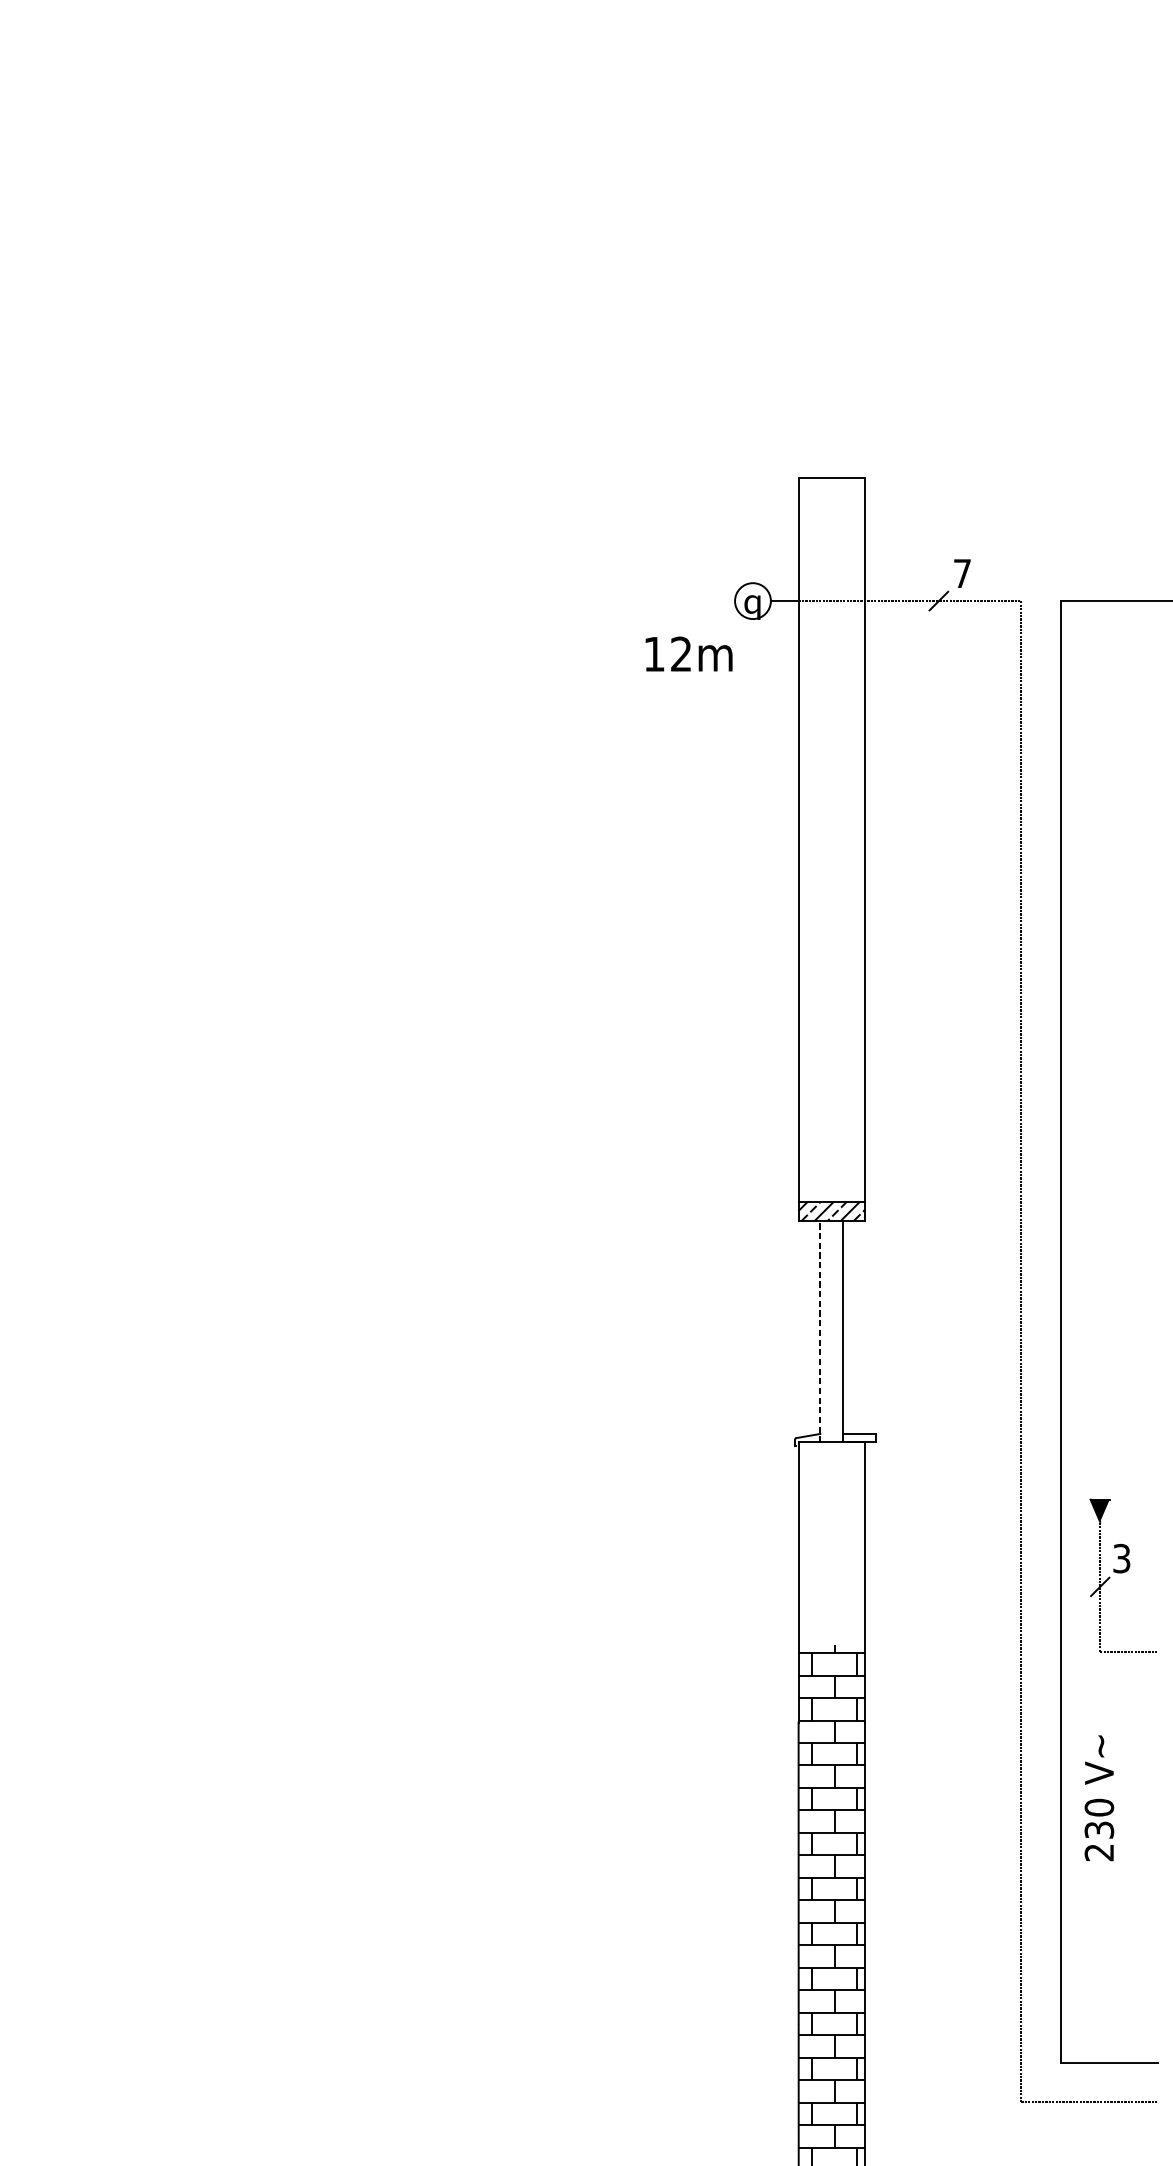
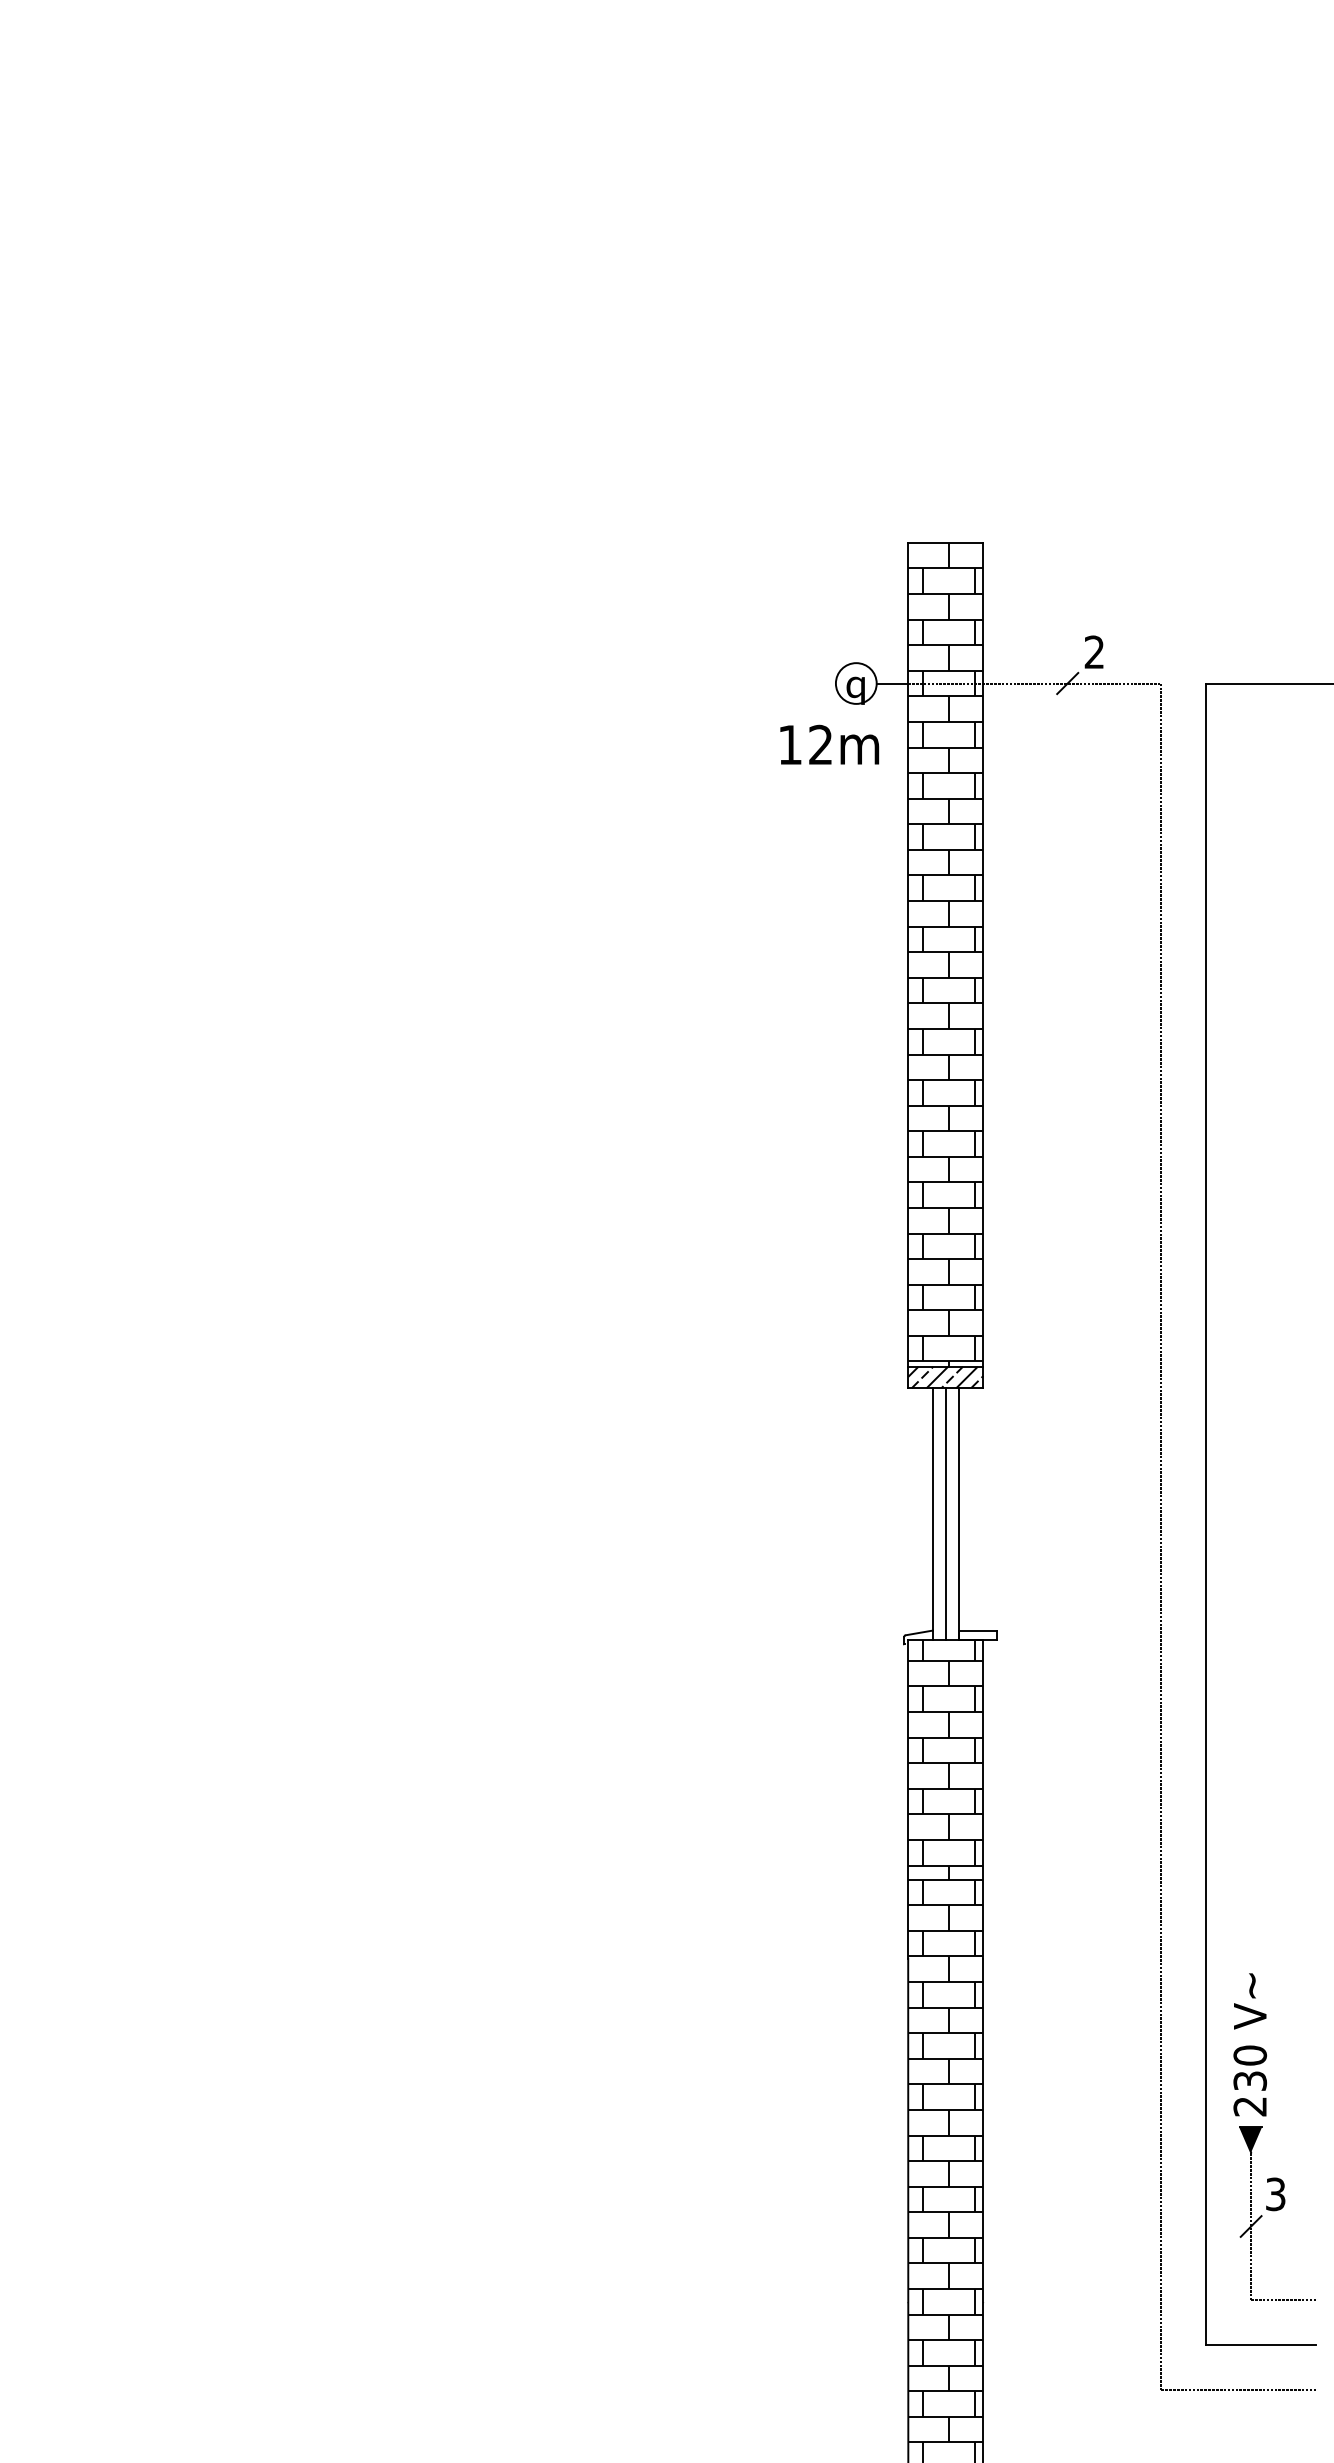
text: (961, 572) -> (1093, 651), 7 -> 2
text: (688, 653) -> (829, 744), moved
hatch: (831, 839) -> (945, 954), added
line: (819, 1331) -> (932, 1514), dashed -> solid
line: (831, 1331) -> (945, 1514), added
hatch: (831, 1543) -> (945, 1755), added
part: (1123, 1575) -> (1277, 2213), moved

